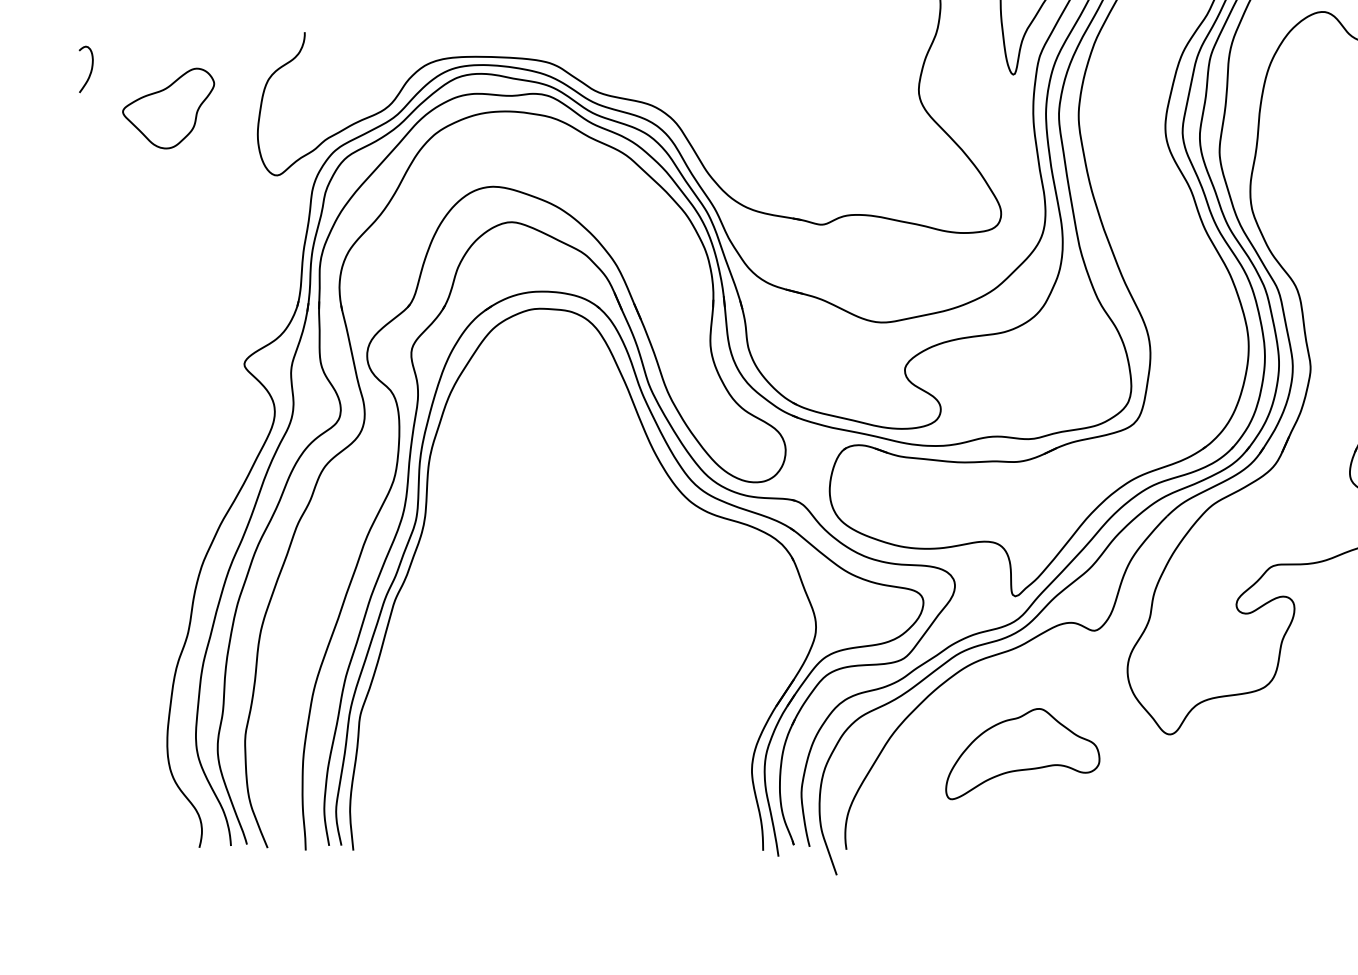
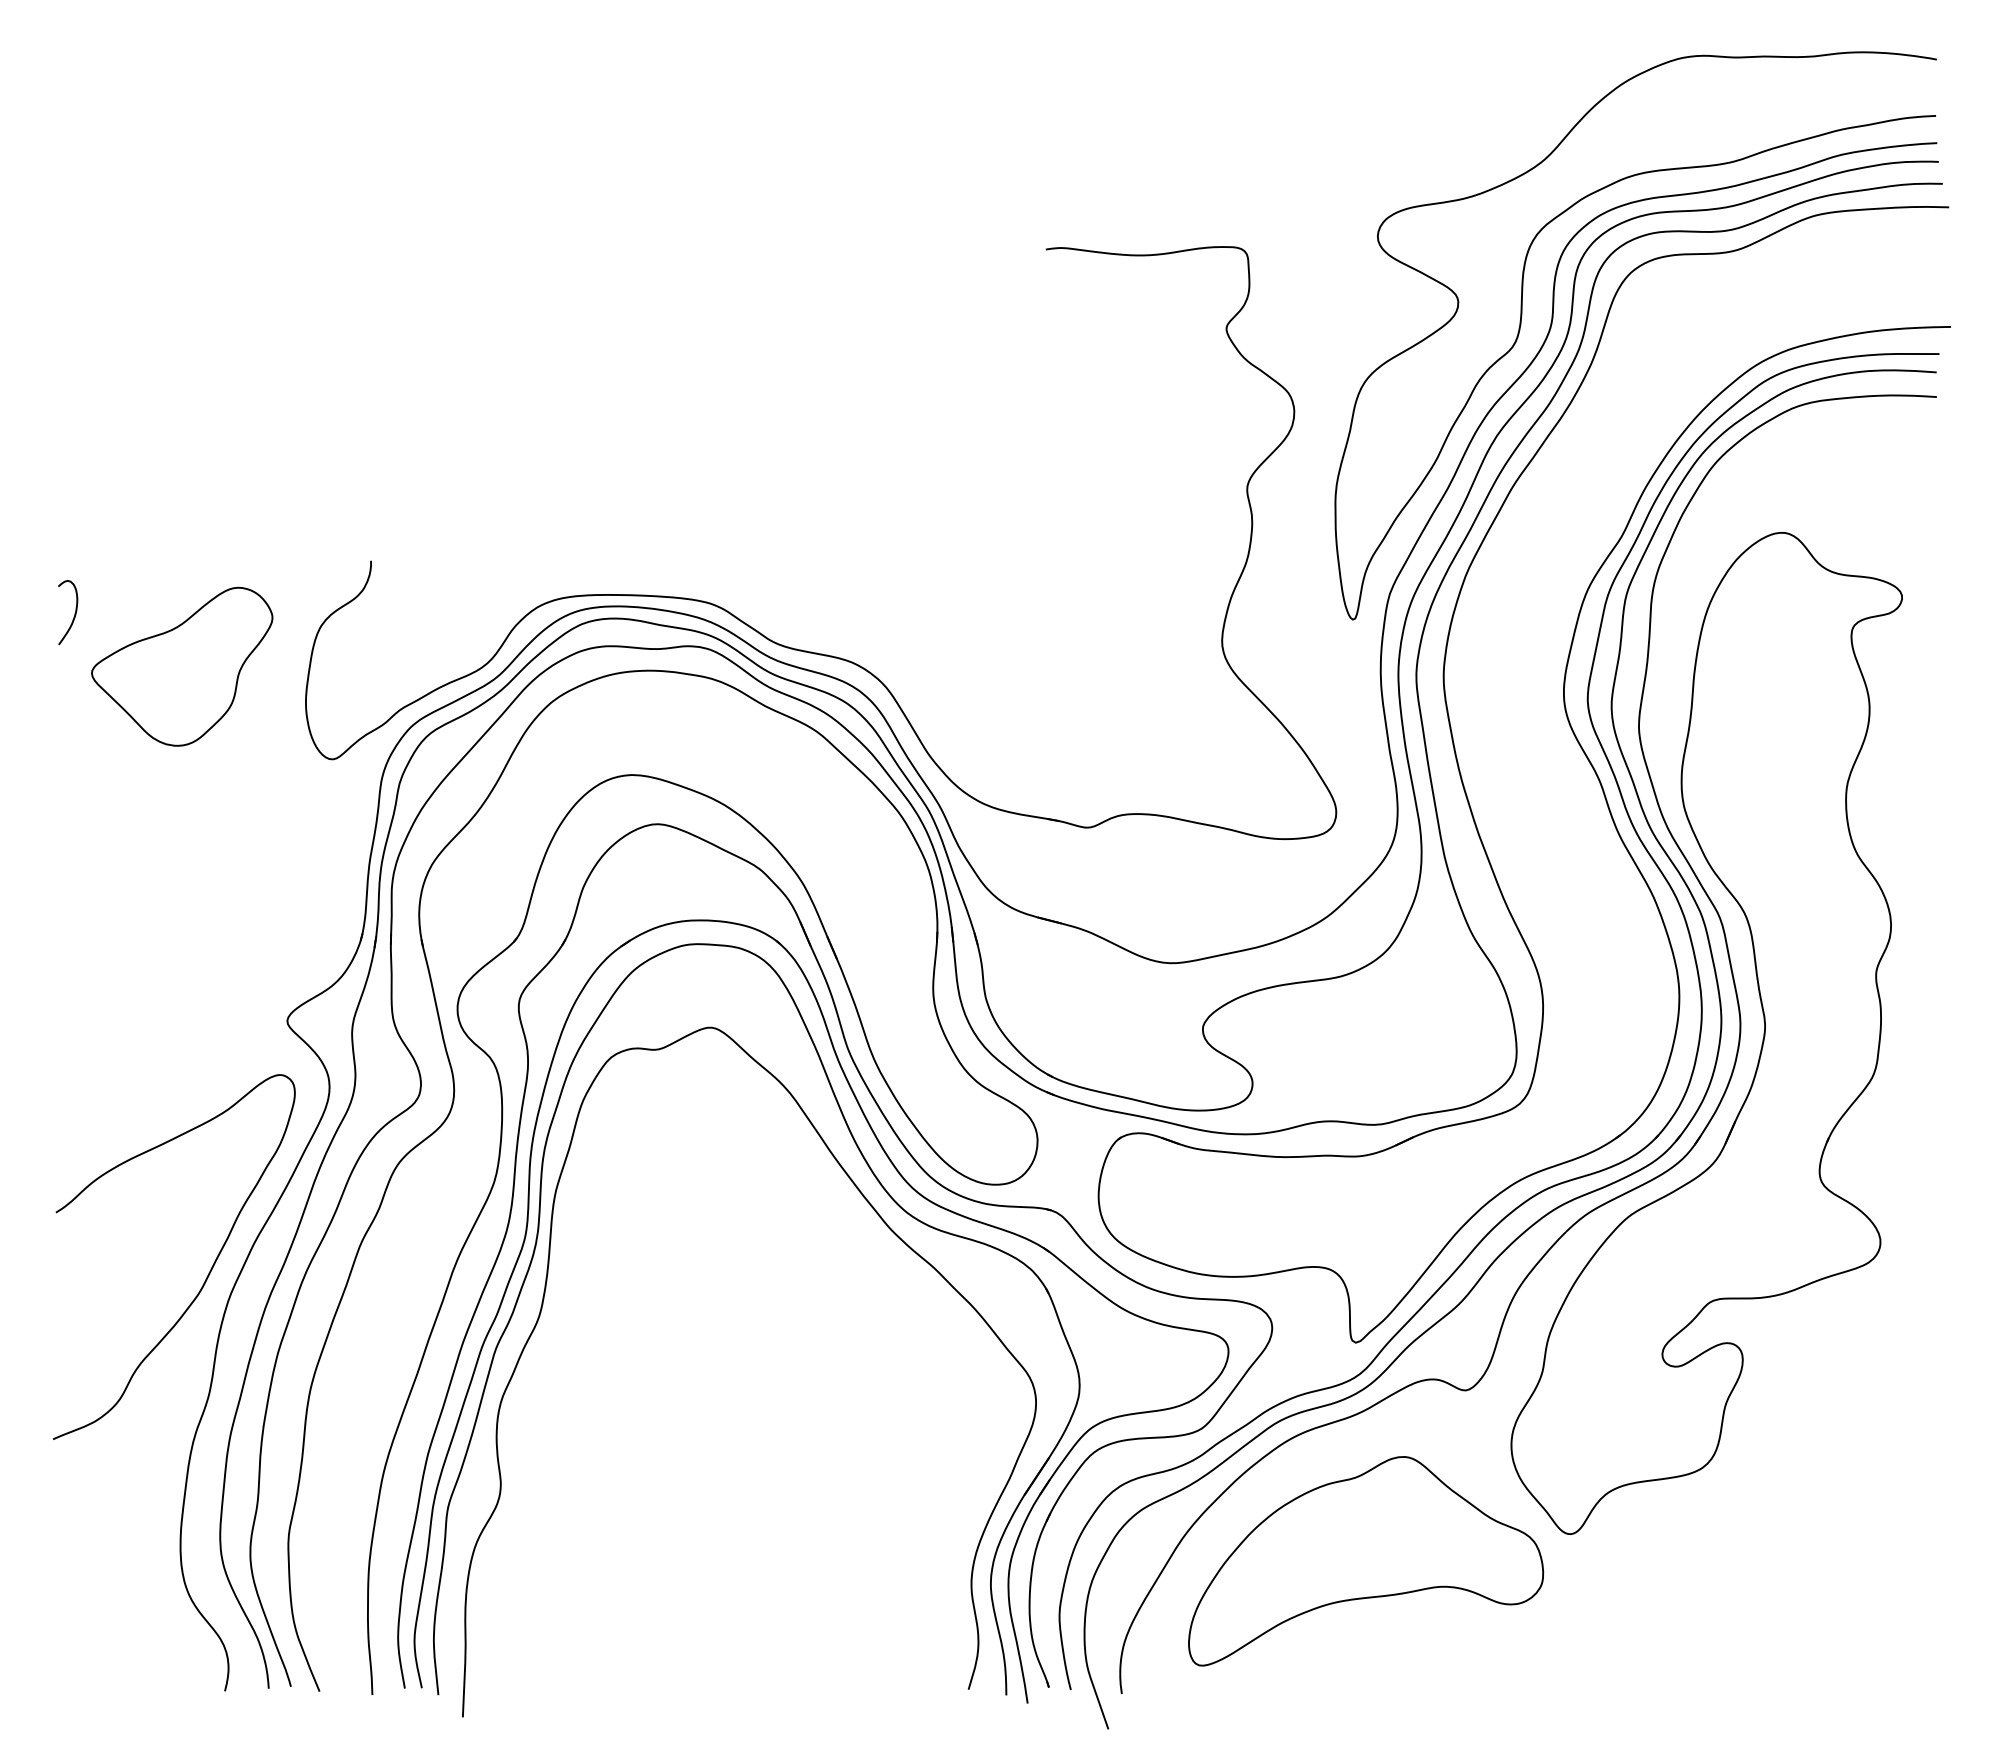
part: (168, 108) -> (182, 666), size x1.43
curve: (679, 515) -> (890, 1230), added
curve: (187, 546) -> (208, 1273), added
part: (1023, 754) -> (1366, 1561), size x1.67

